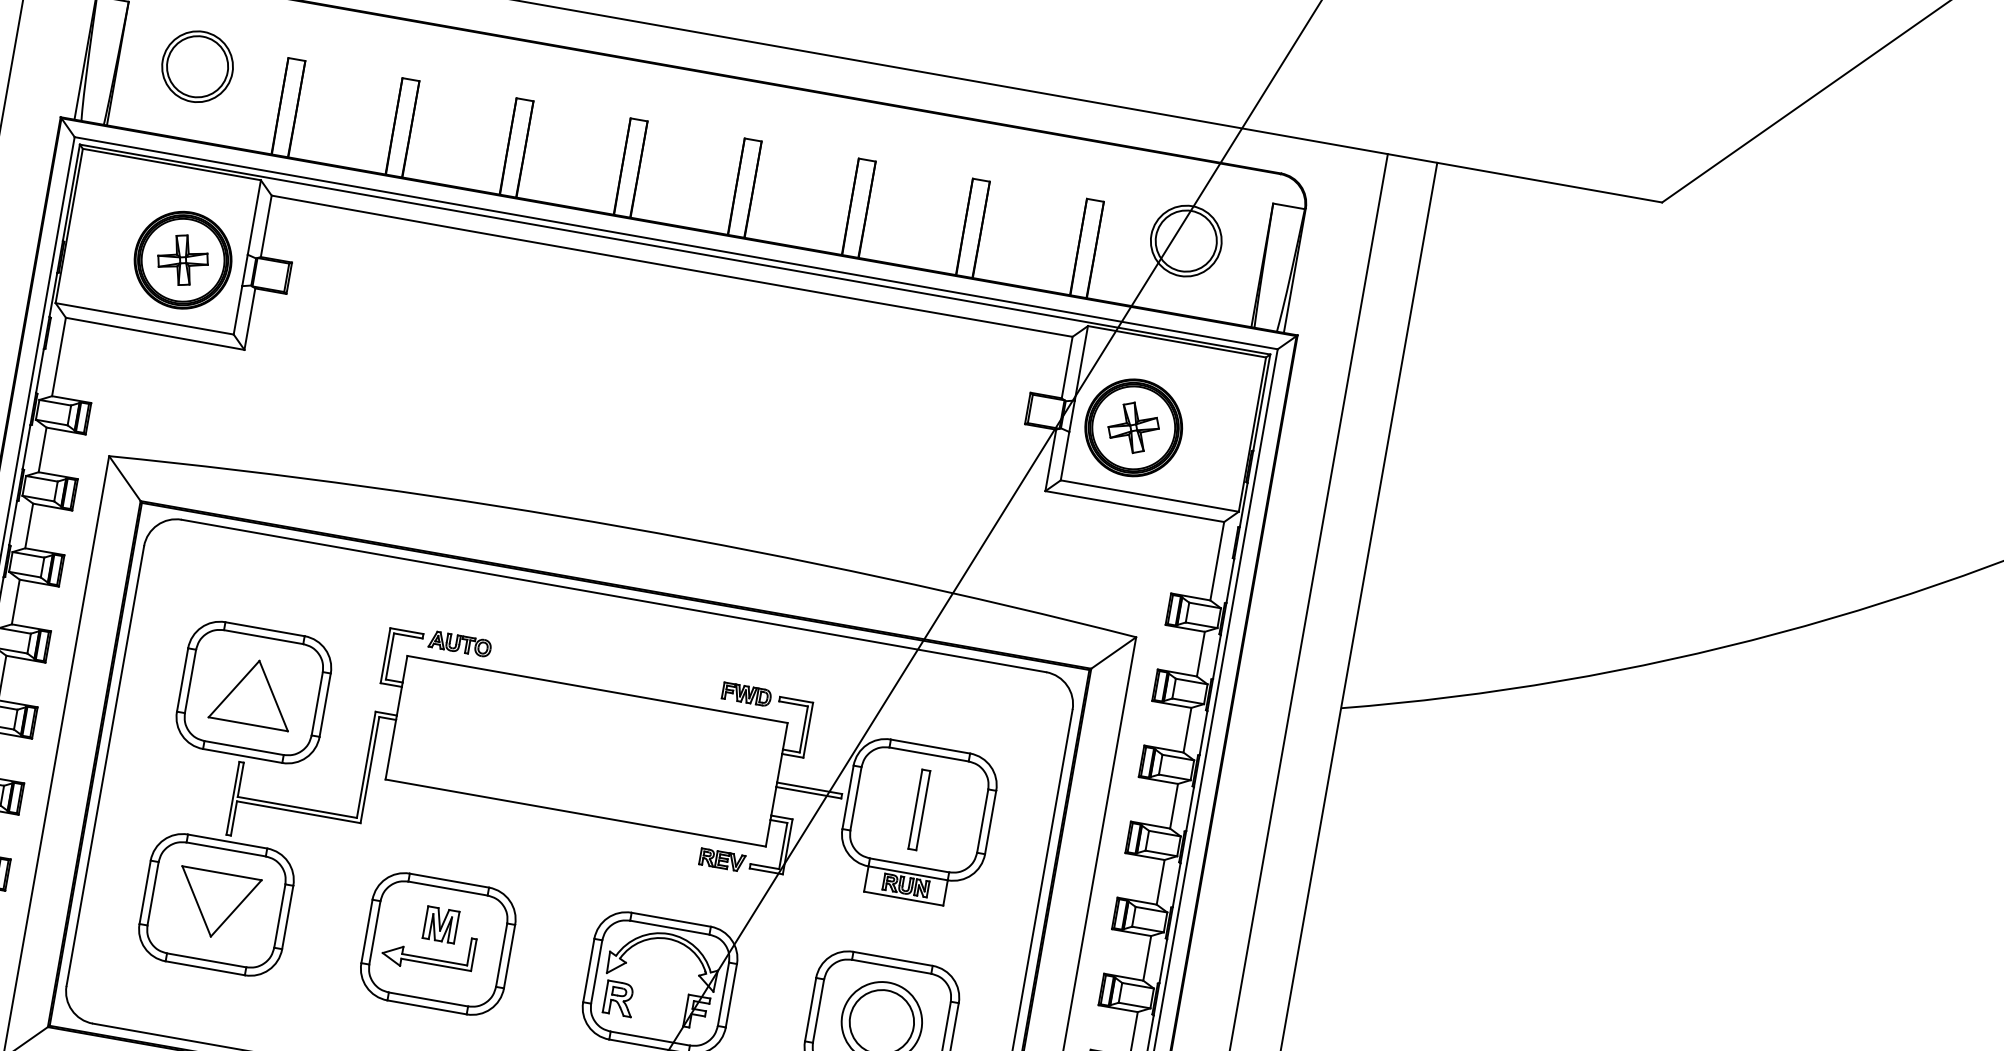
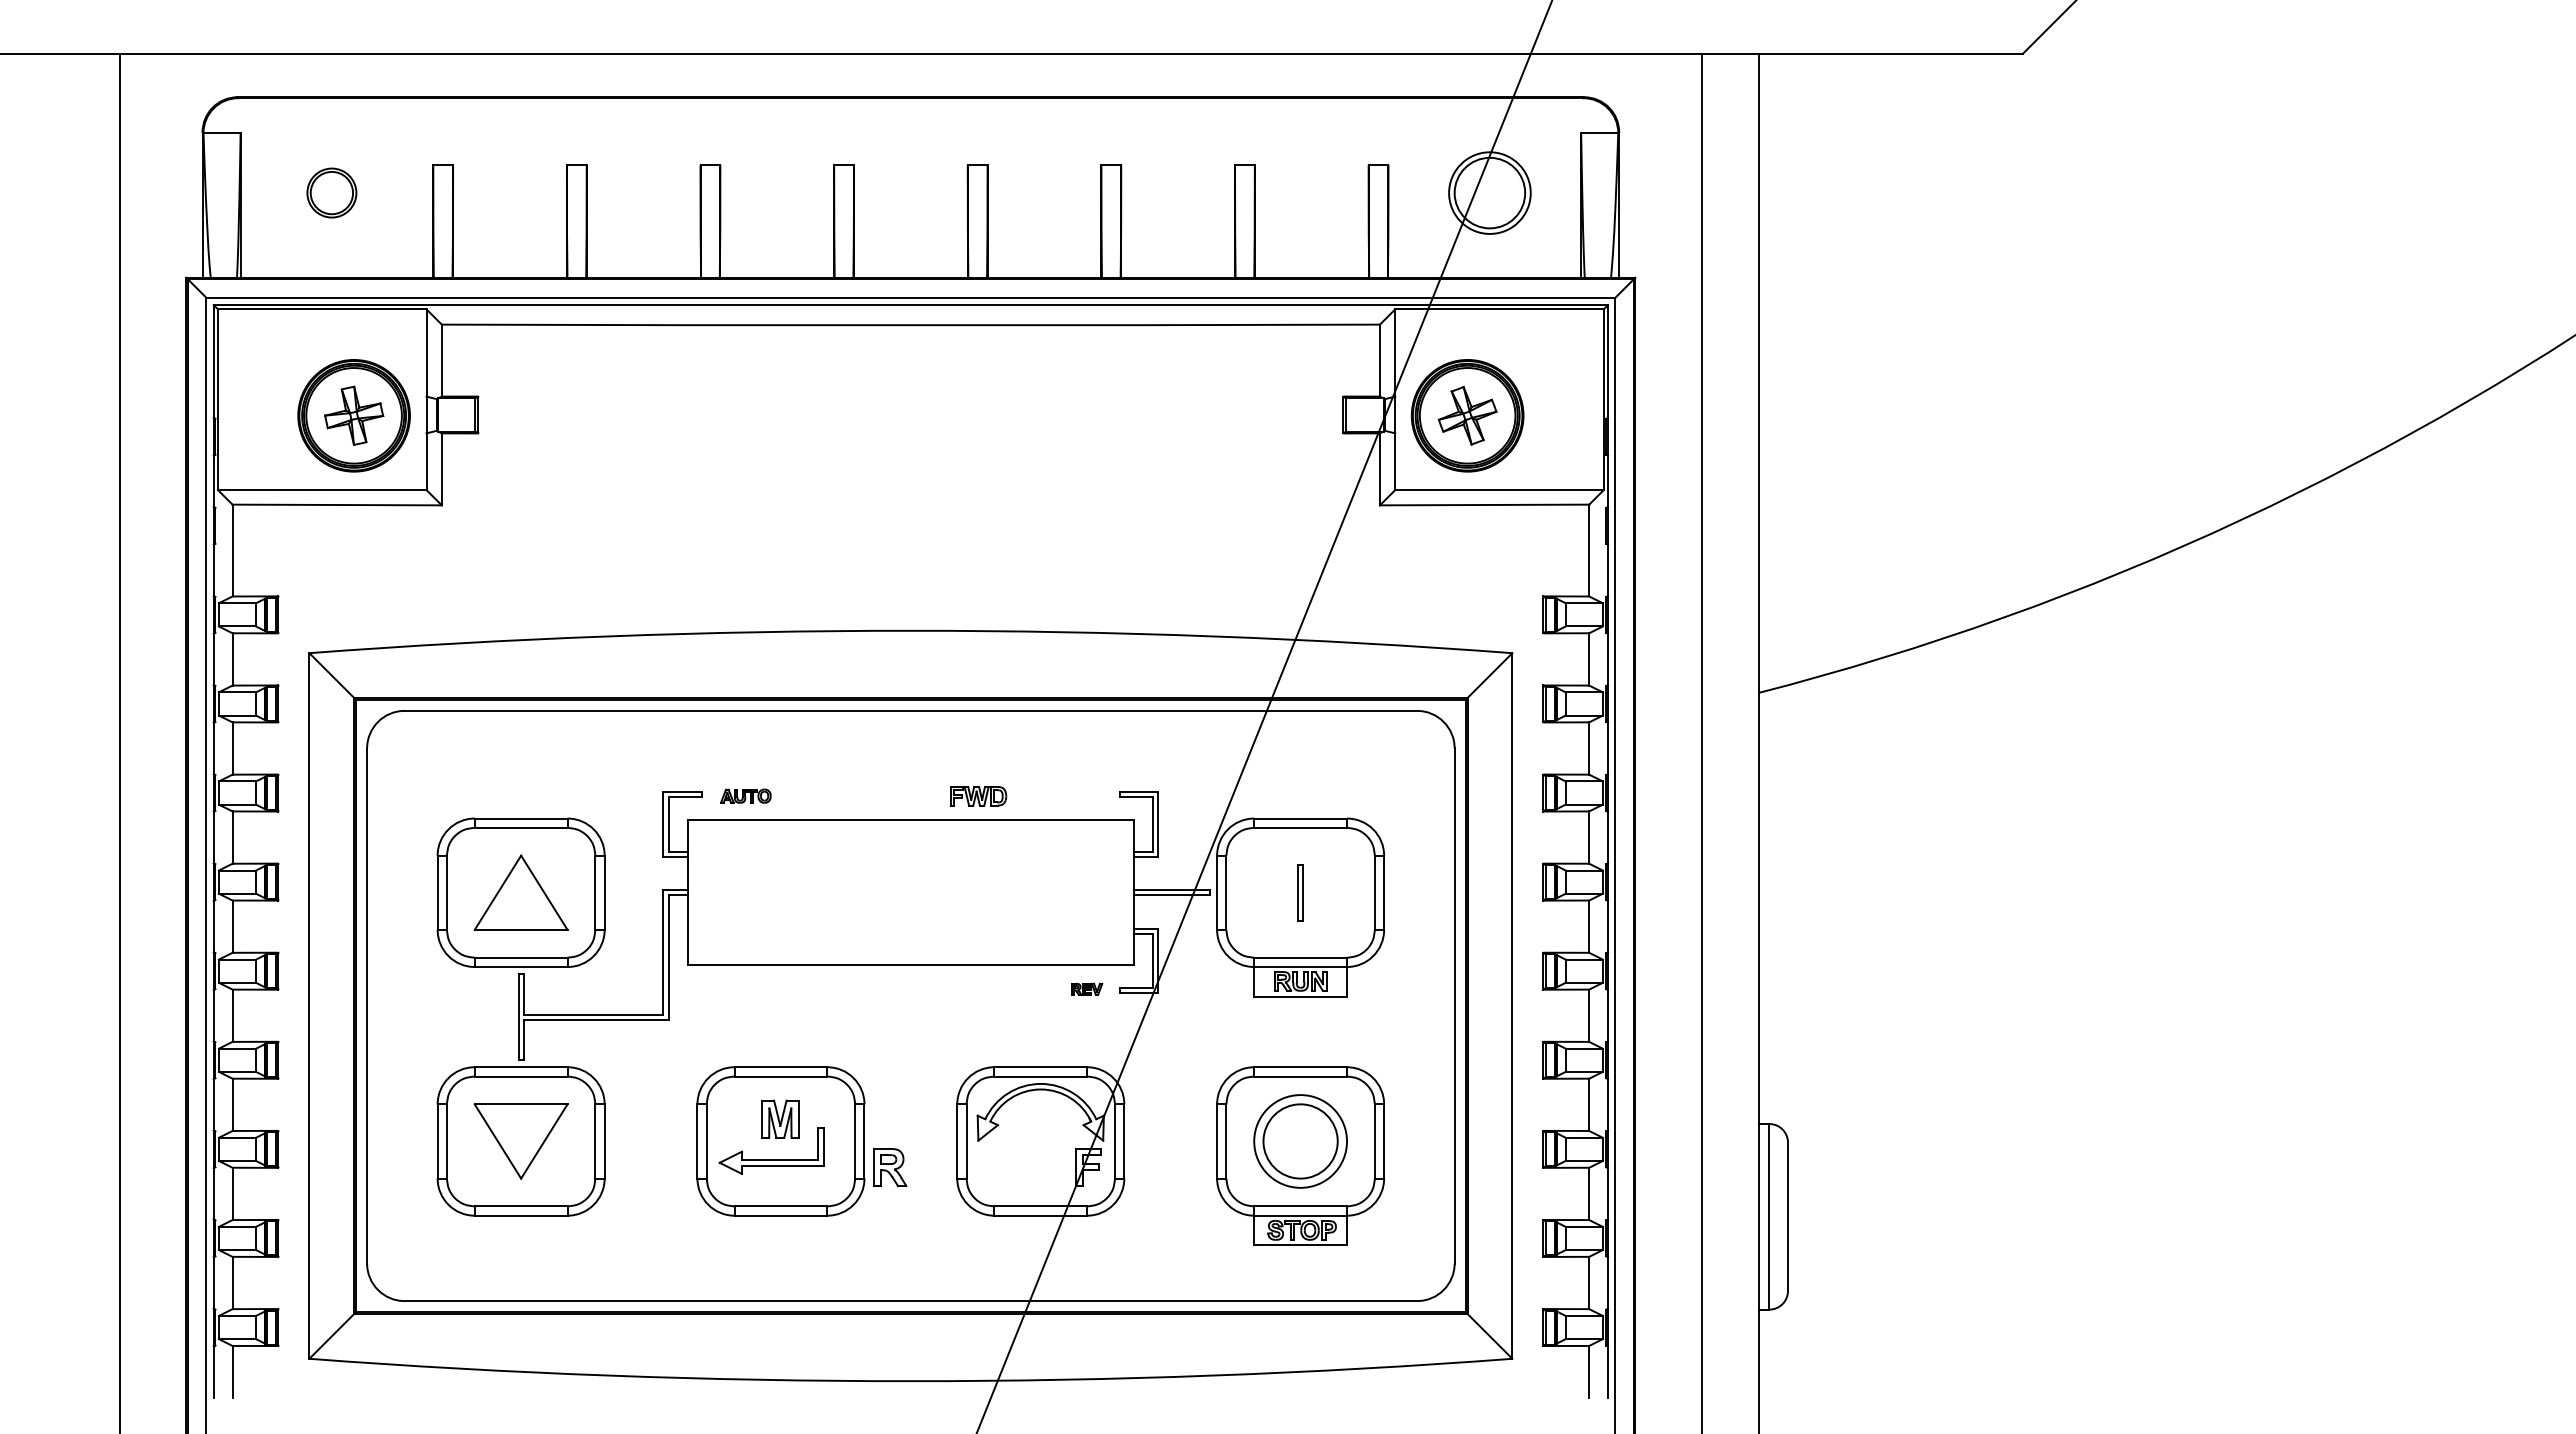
part: (197, 66) -> (331, 192), size x0.6
part: (460, 643) -> (745, 795), size x0.7
part: (746, 694) -> (978, 796), moved
part: (919, 809) -> (1300, 892), size x0.6
part: (721, 860) -> (1086, 989), size x0.6
part: (620, 998) -> (890, 1167), moved

